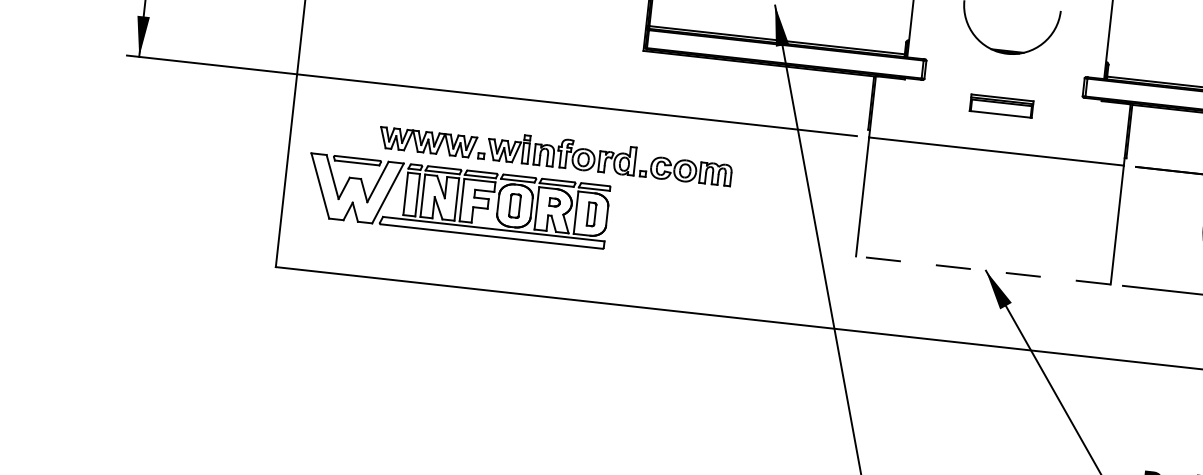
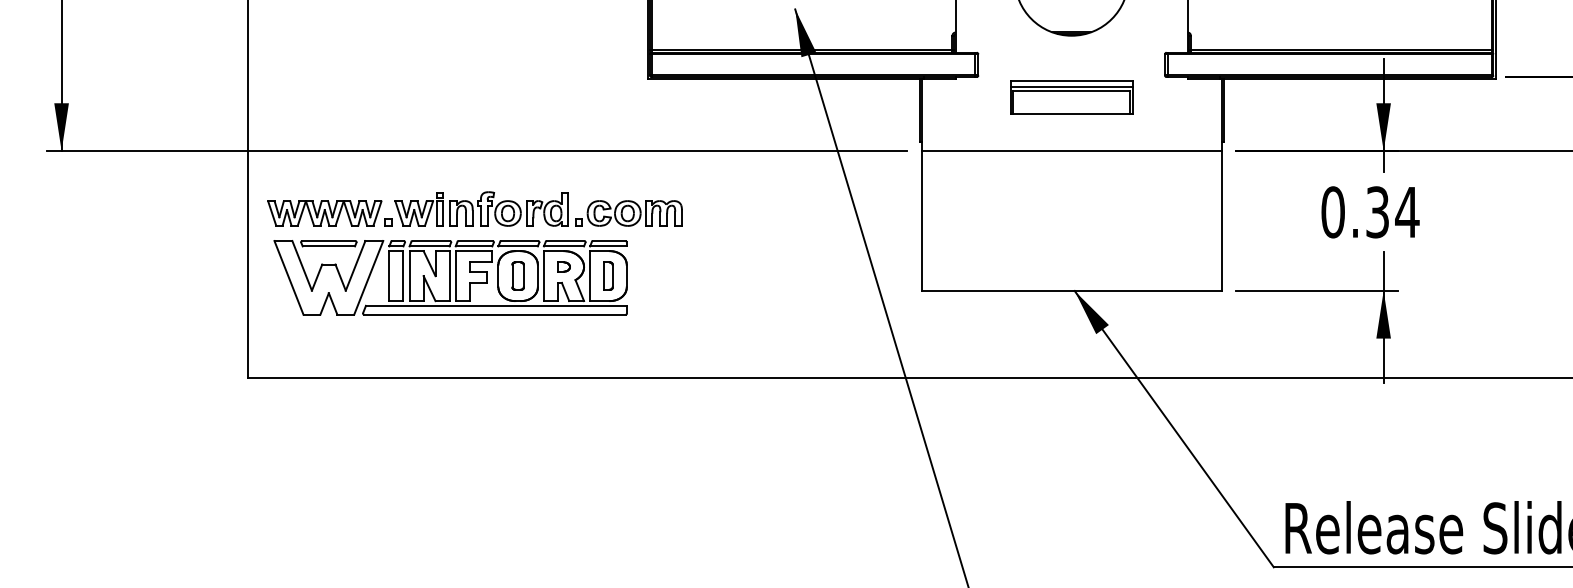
part: (1001, 106) -> (1071, 97), size x1.67
part: (555, 152) -> (474, 208), moved
line: (983, 270) -> (1071, 290), dashed -> solid

